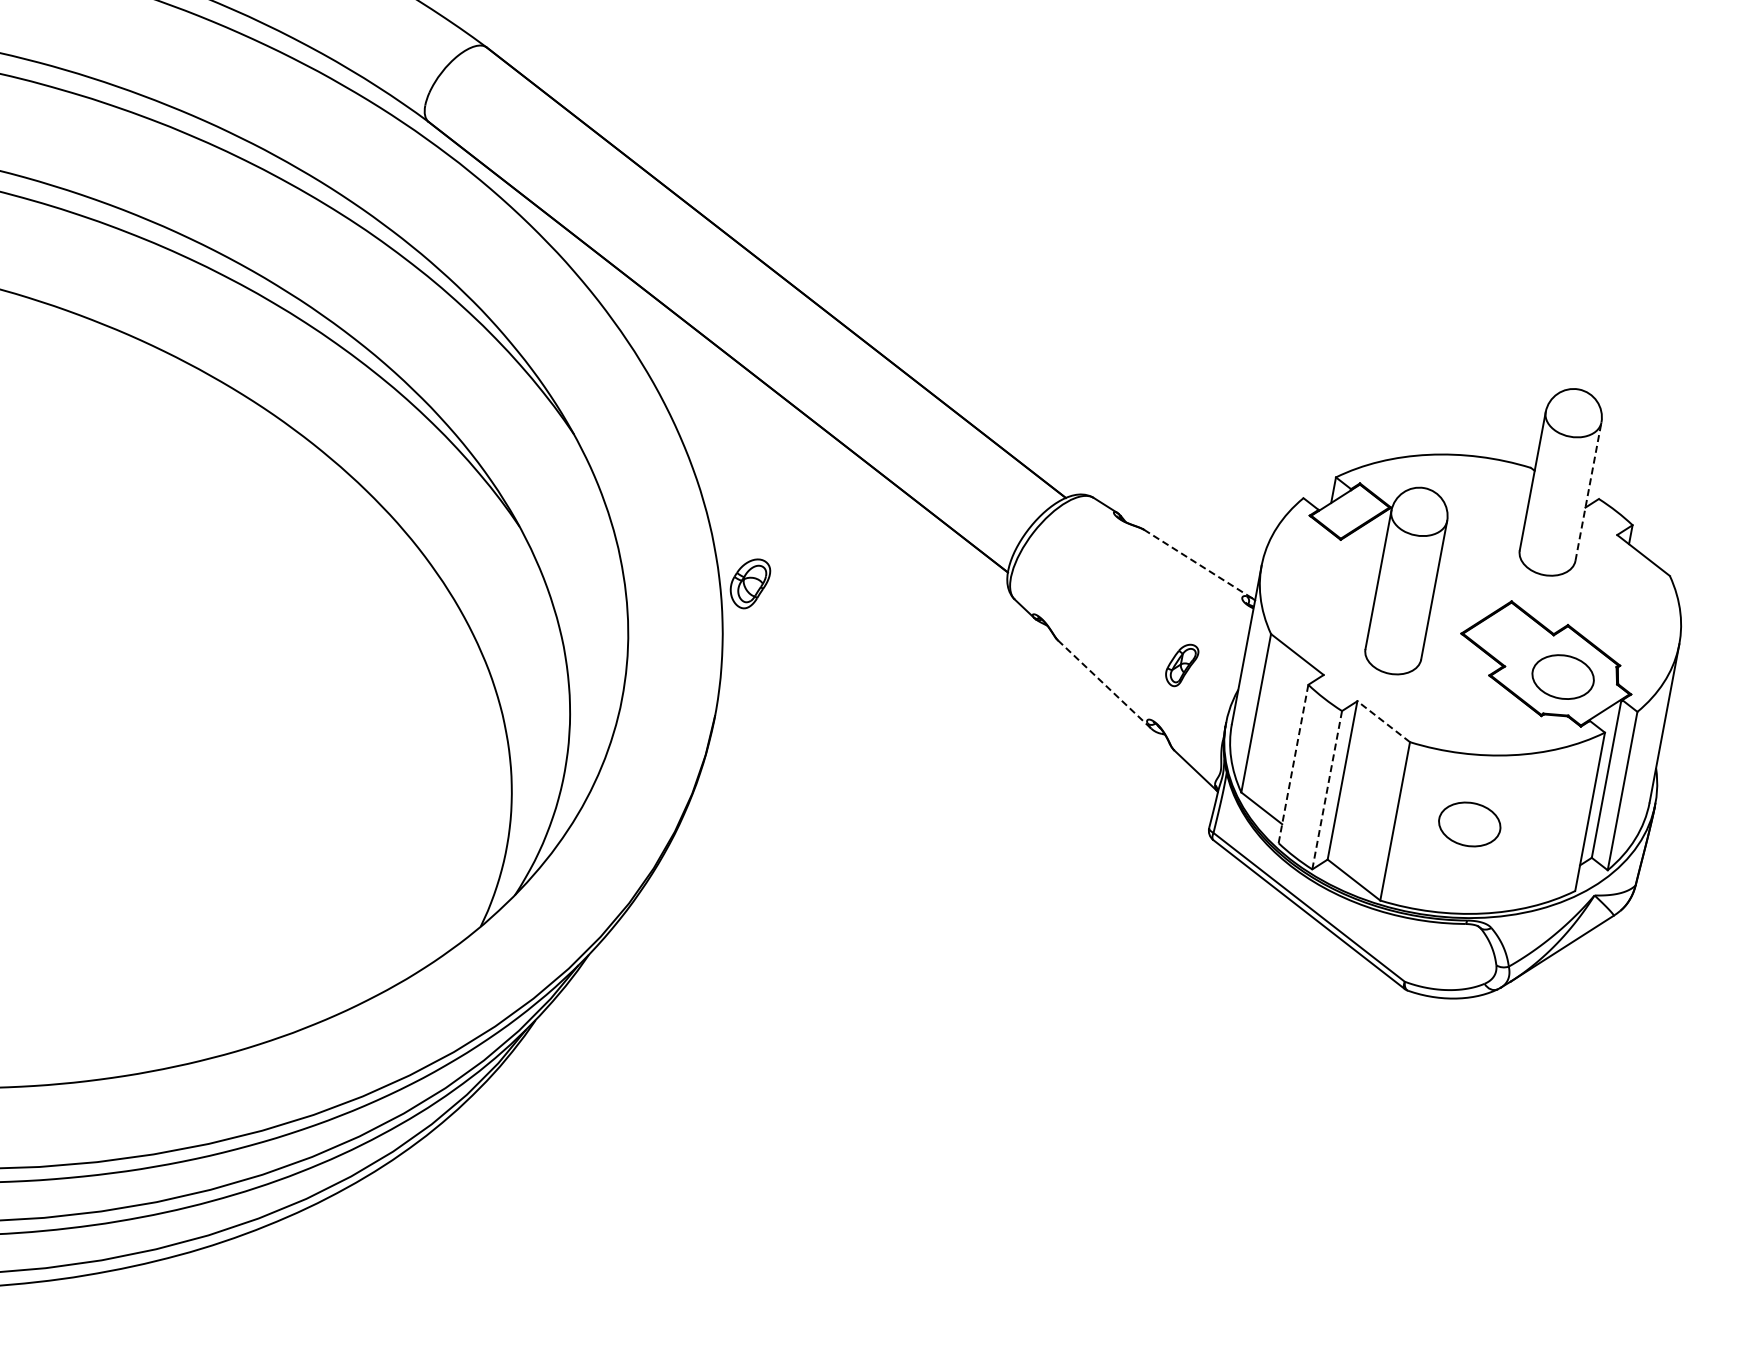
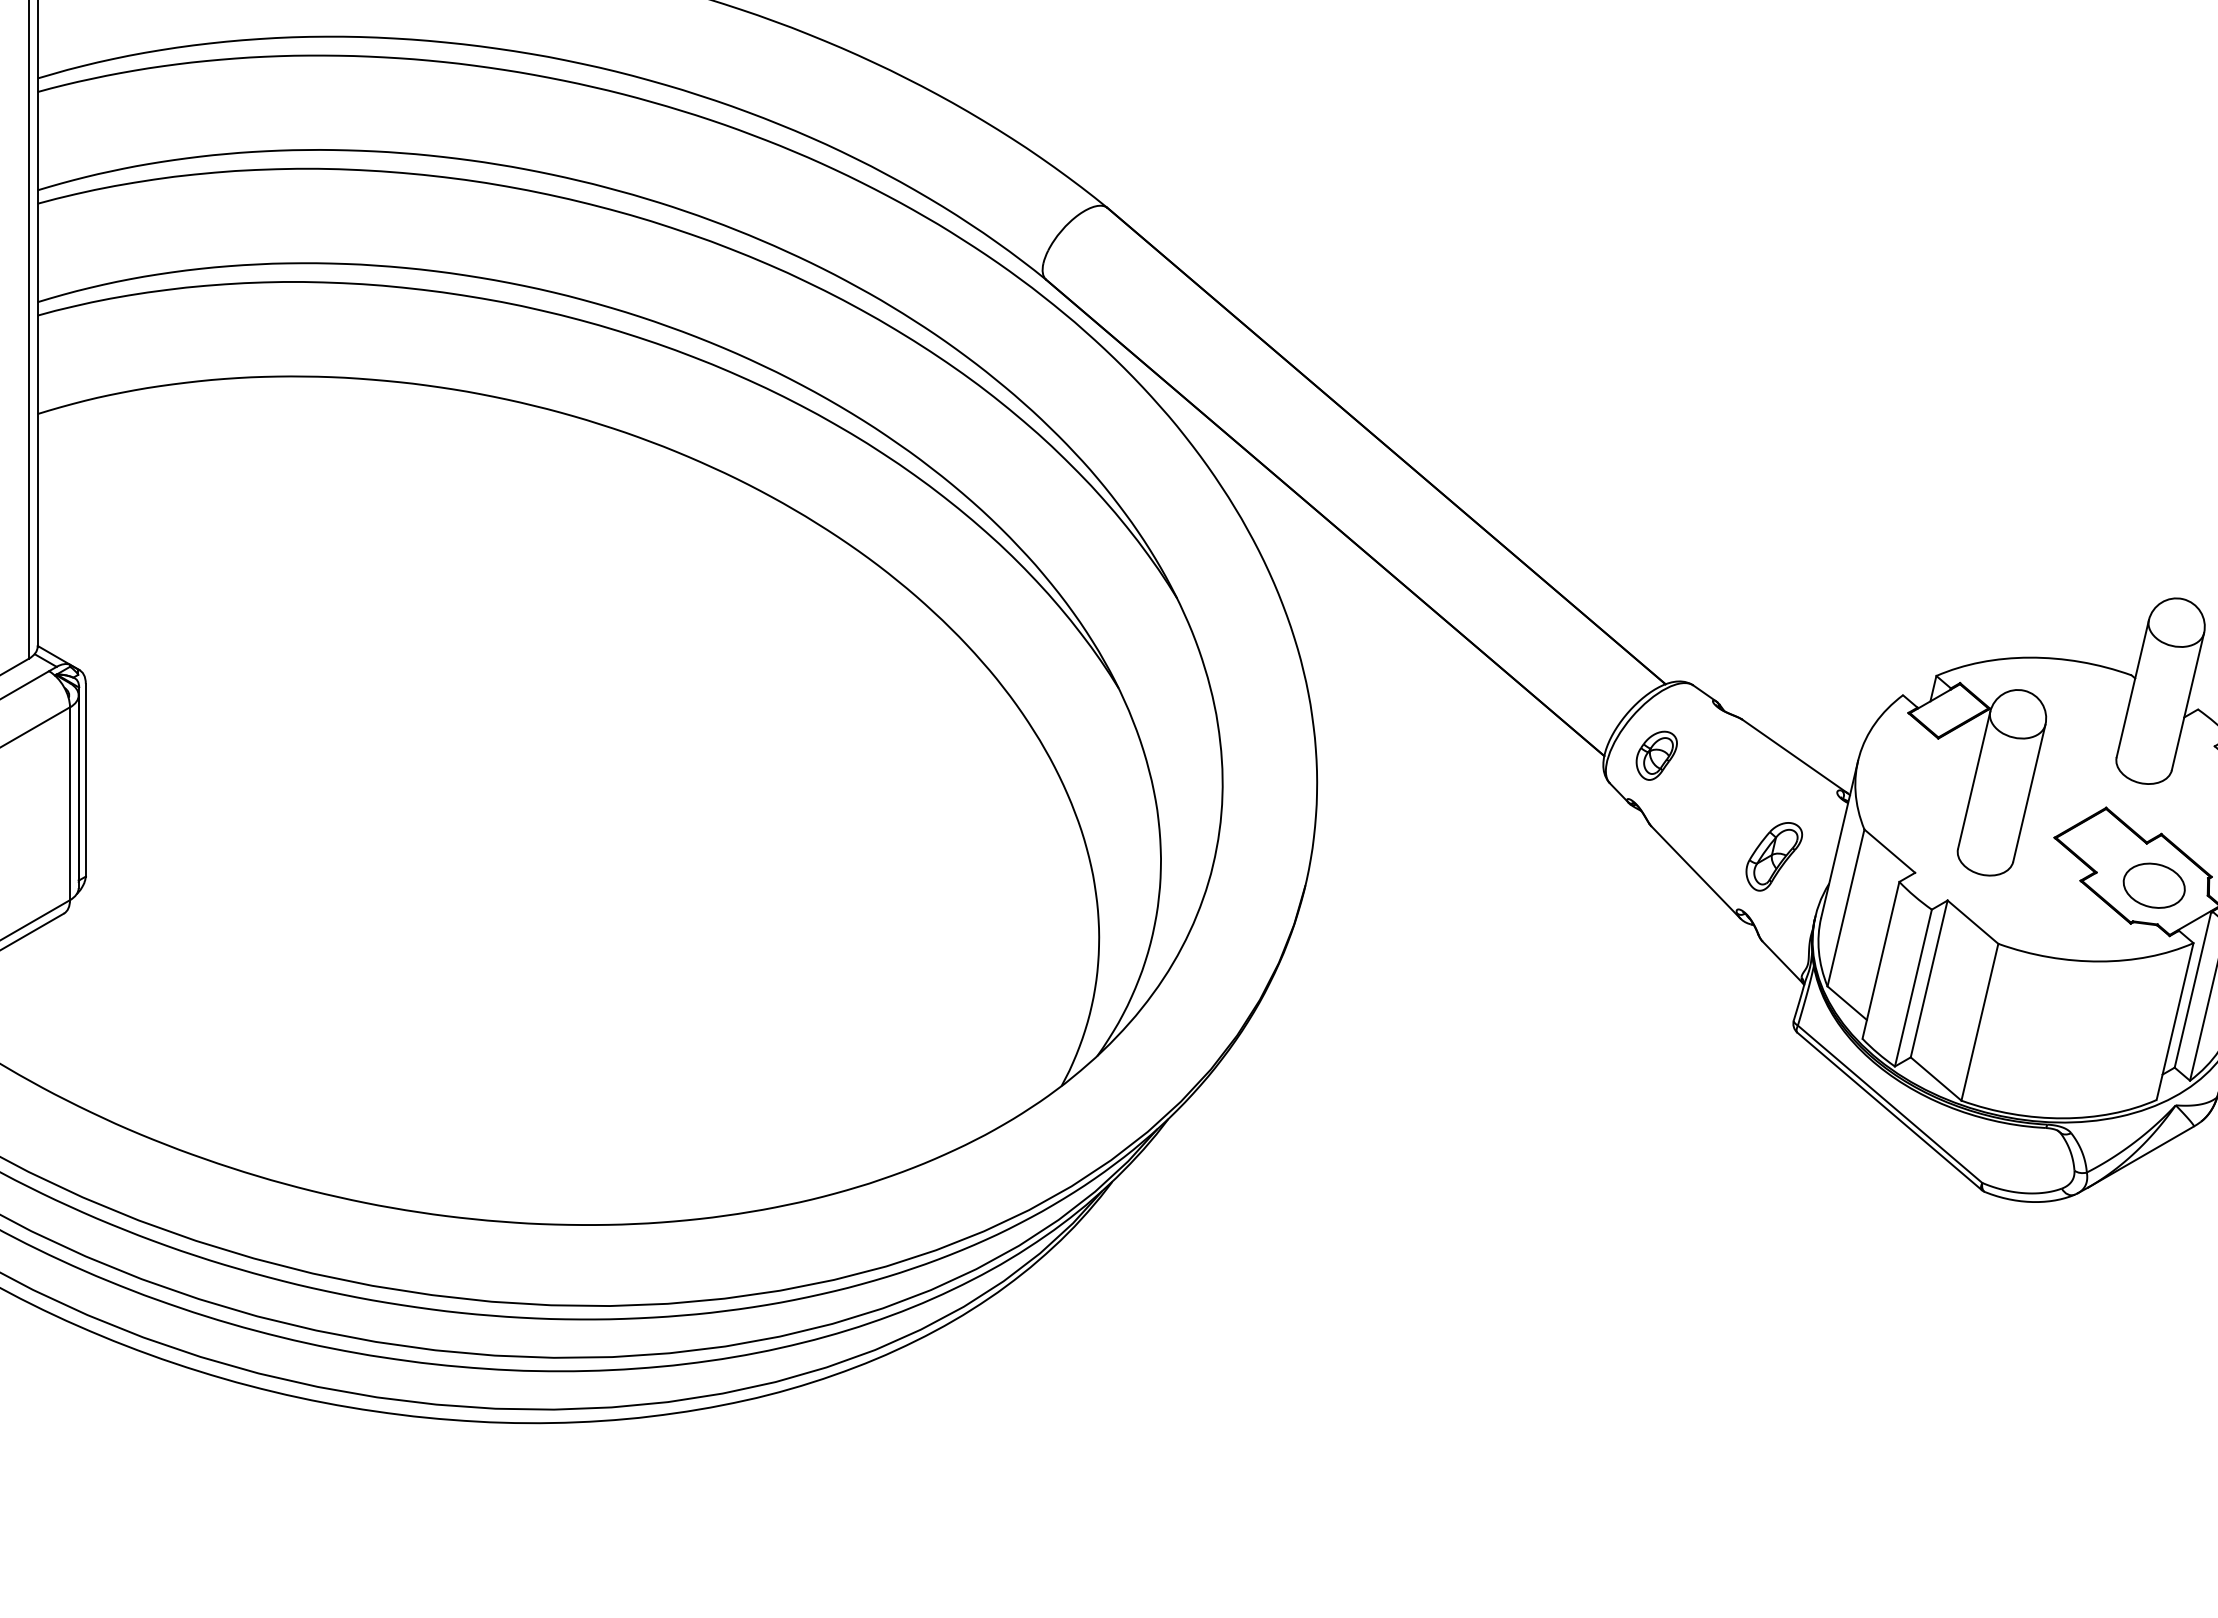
line: (1588, 491) -> (2188, 701), dashed -> solid
line: (1198, 564) -> (1795, 756), dashed -> solid
part: (750, 583) -> (1656, 755), moved
part: (1182, 665) -> (1774, 856), size x1.67
line: (1105, 684) -> (1696, 872), dashed -> solid
line: (1383, 721) -> (1972, 921), dashed -> solid
line: (1293, 764) -> (1880, 960), dashed -> solid
line: (1327, 790) -> (1913, 988), dashed -> solid
part: (1468, 824) -> (2053, 1028), removed

